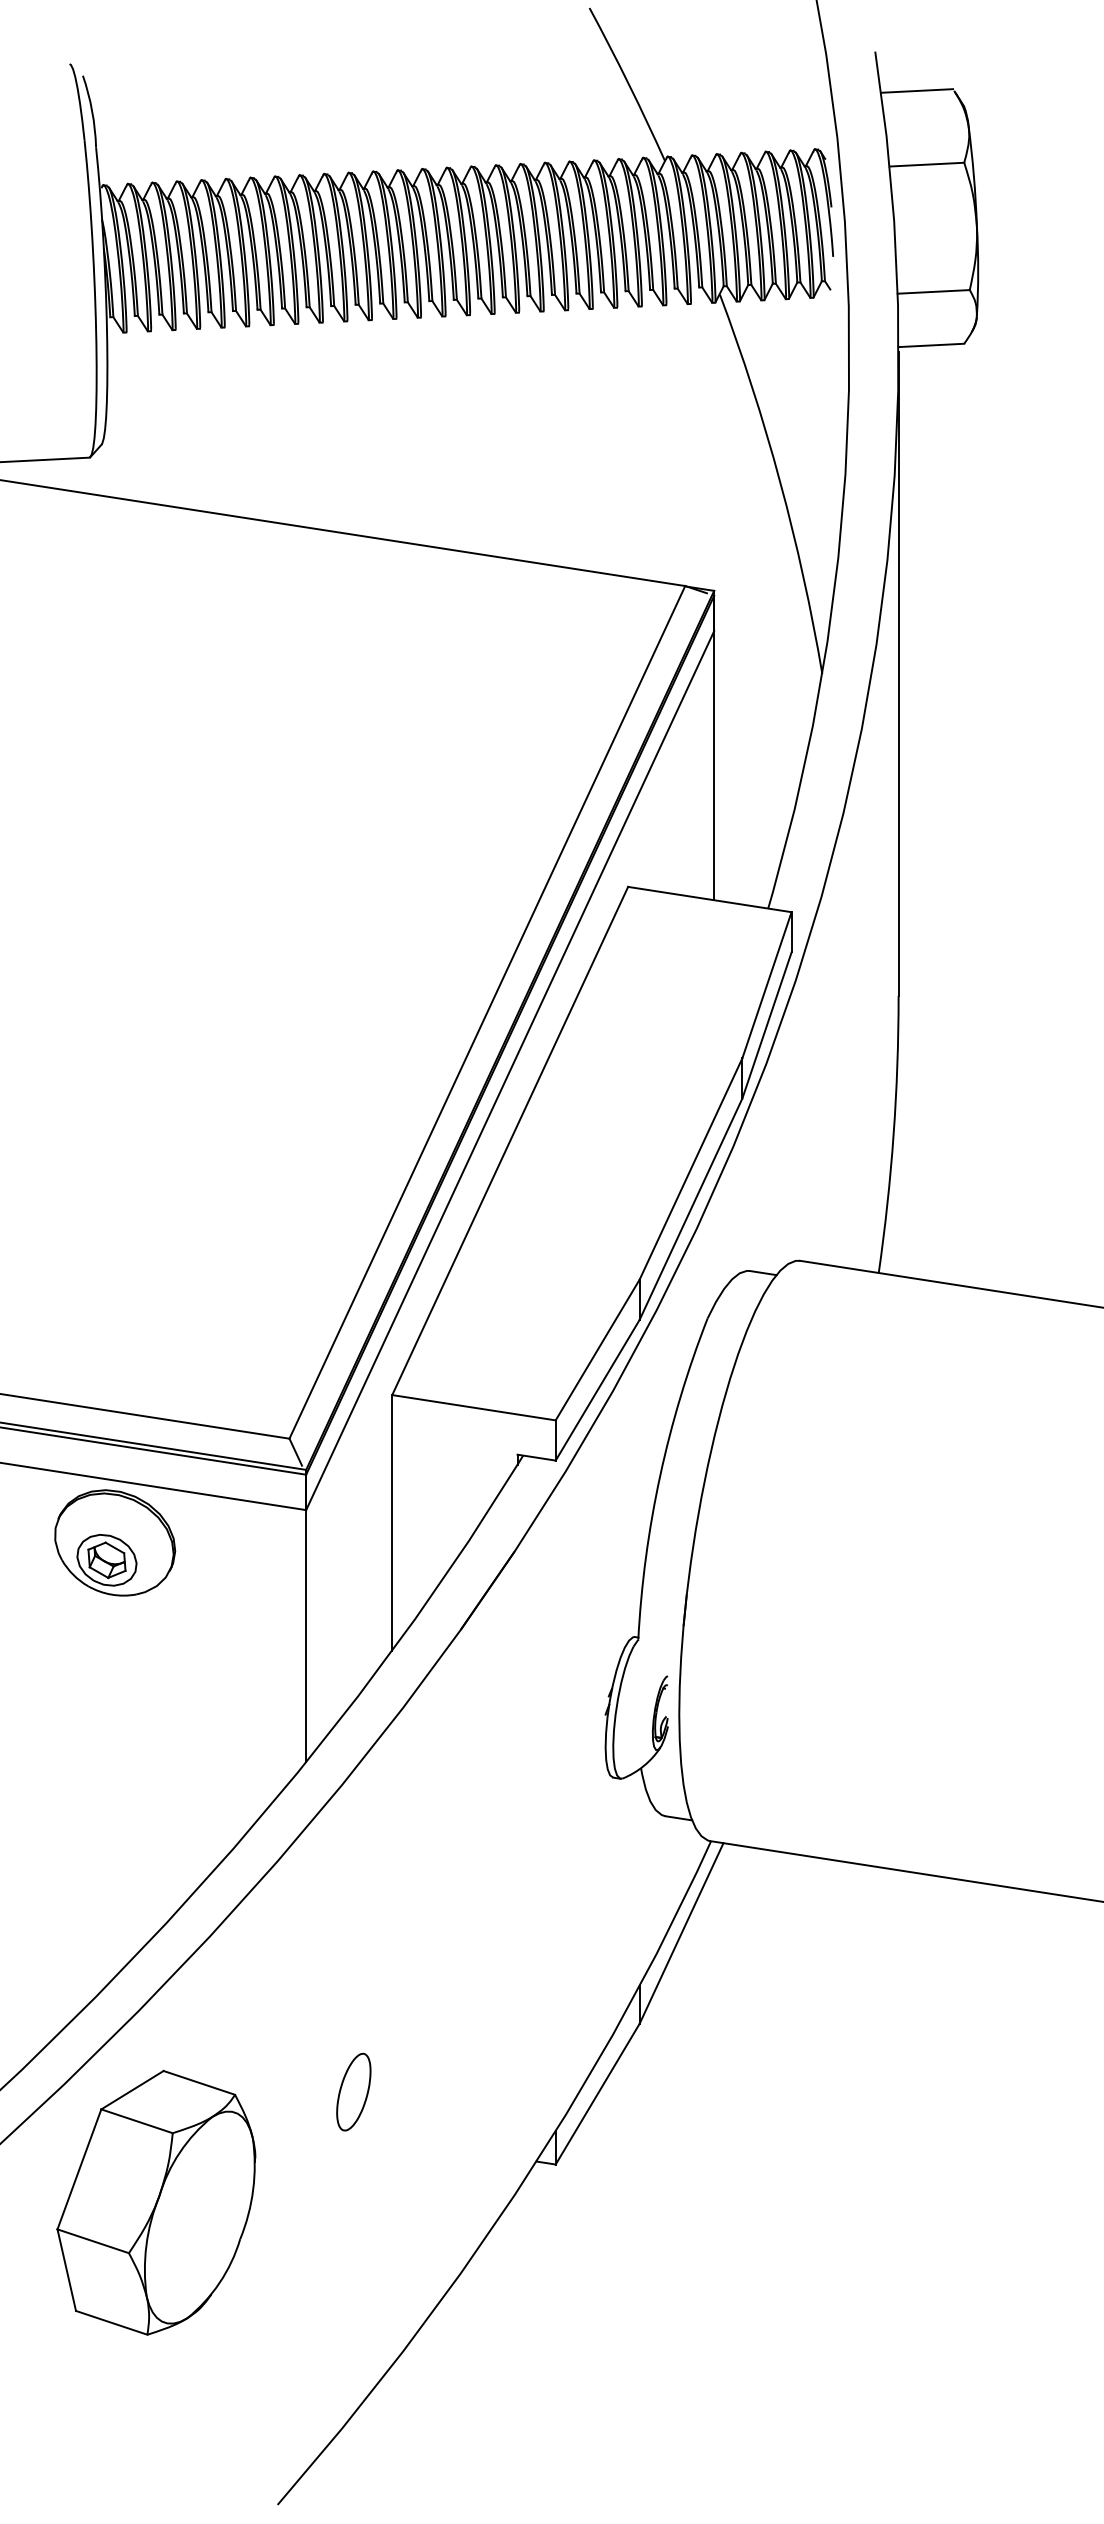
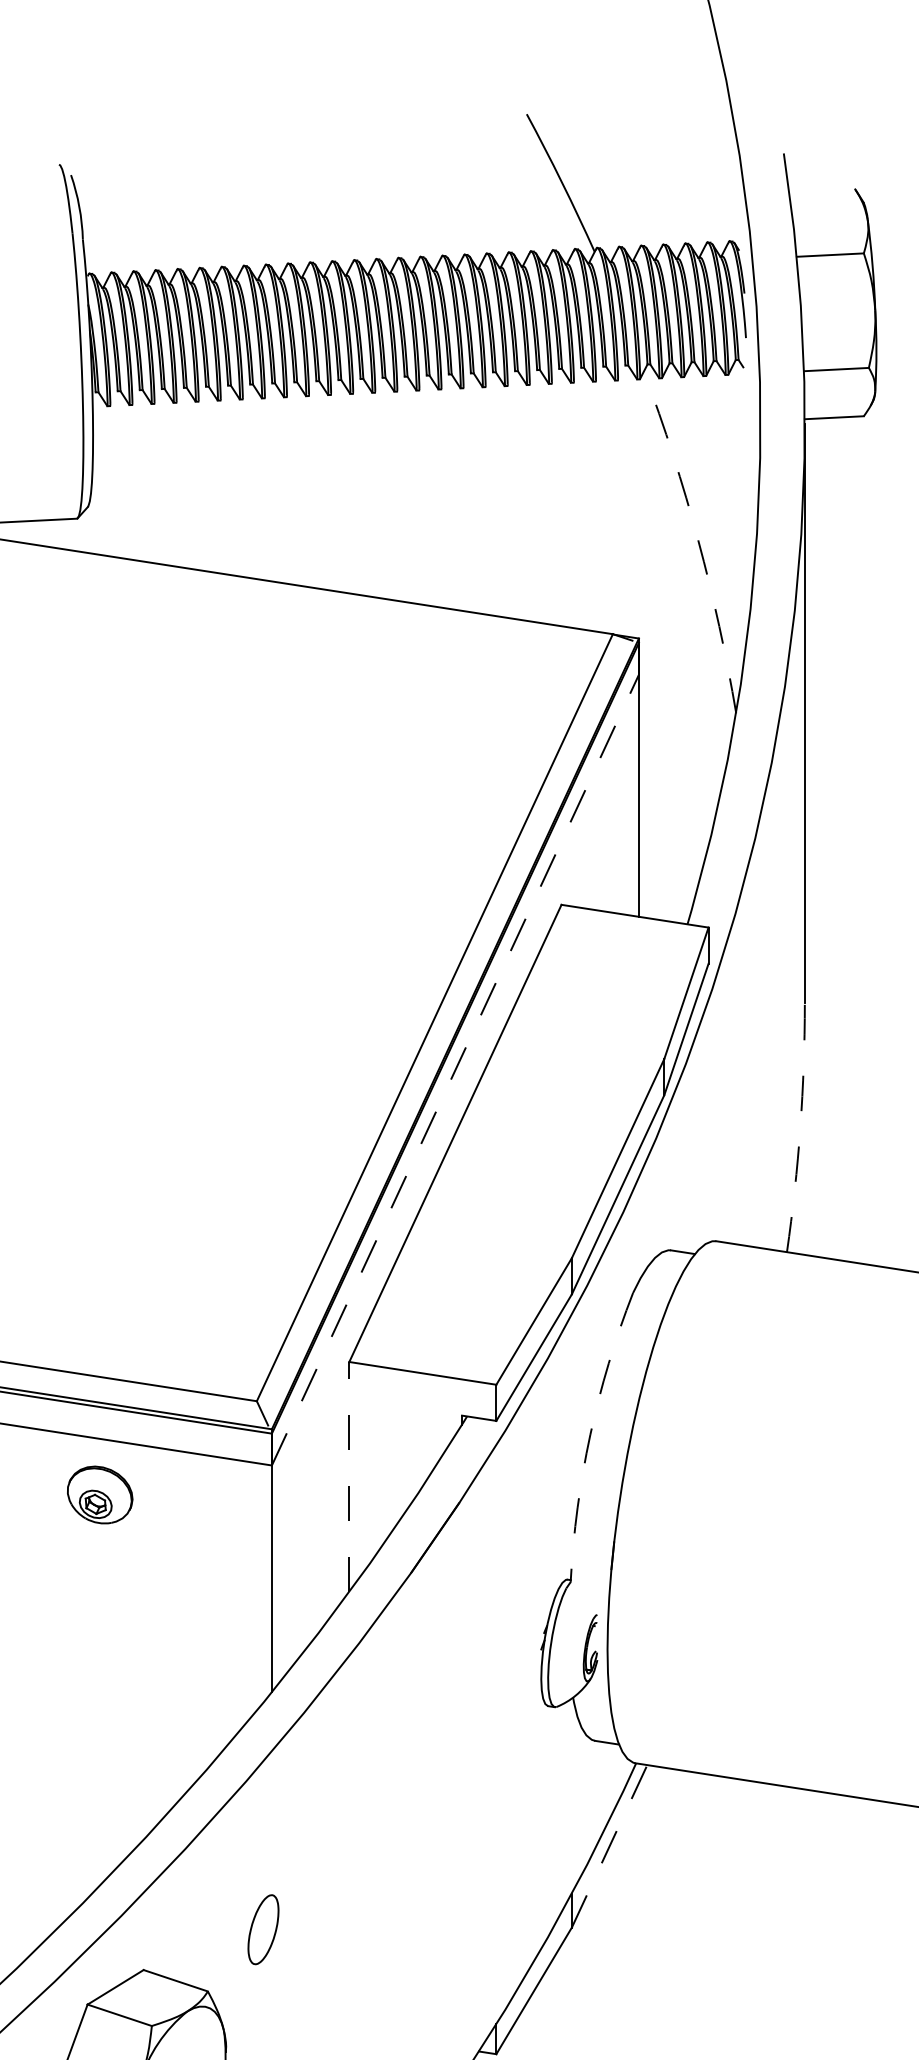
line: (917, 90) -> (821, 188), removed
arc: (780, 481) -> (698, 540), solid -> dashed
line: (510, 1070) -> (455, 1070), solid -> dashed
arc: (893, 1134) -> (800, 1127), solid -> dashed
arc: (660, 1476) -> (590, 1435), solid -> dashed
line: (392, 1522) -> (349, 1476), solid -> dashed
part: (115, 1542) -> (100, 1494), size x0.6
line: (681, 1933) -> (609, 1846), solid -> dashed
part: (353, 2091) -> (263, 1929), moved

